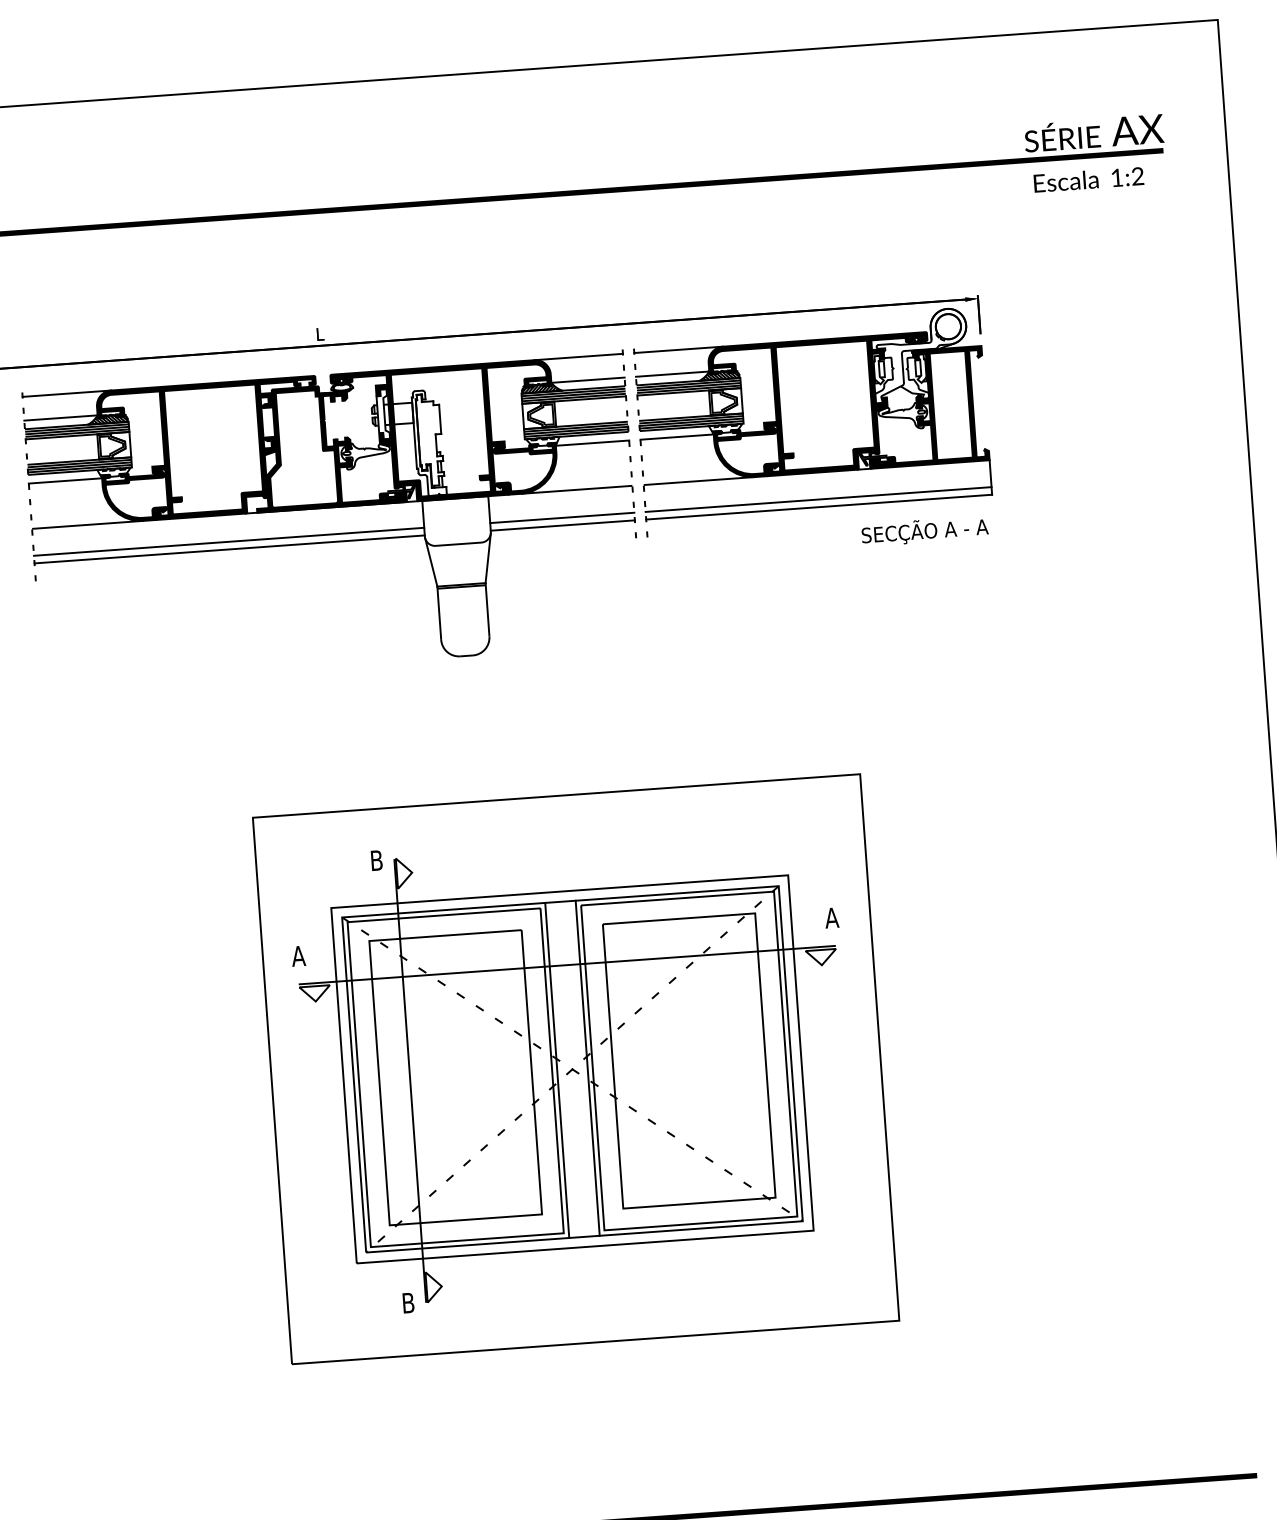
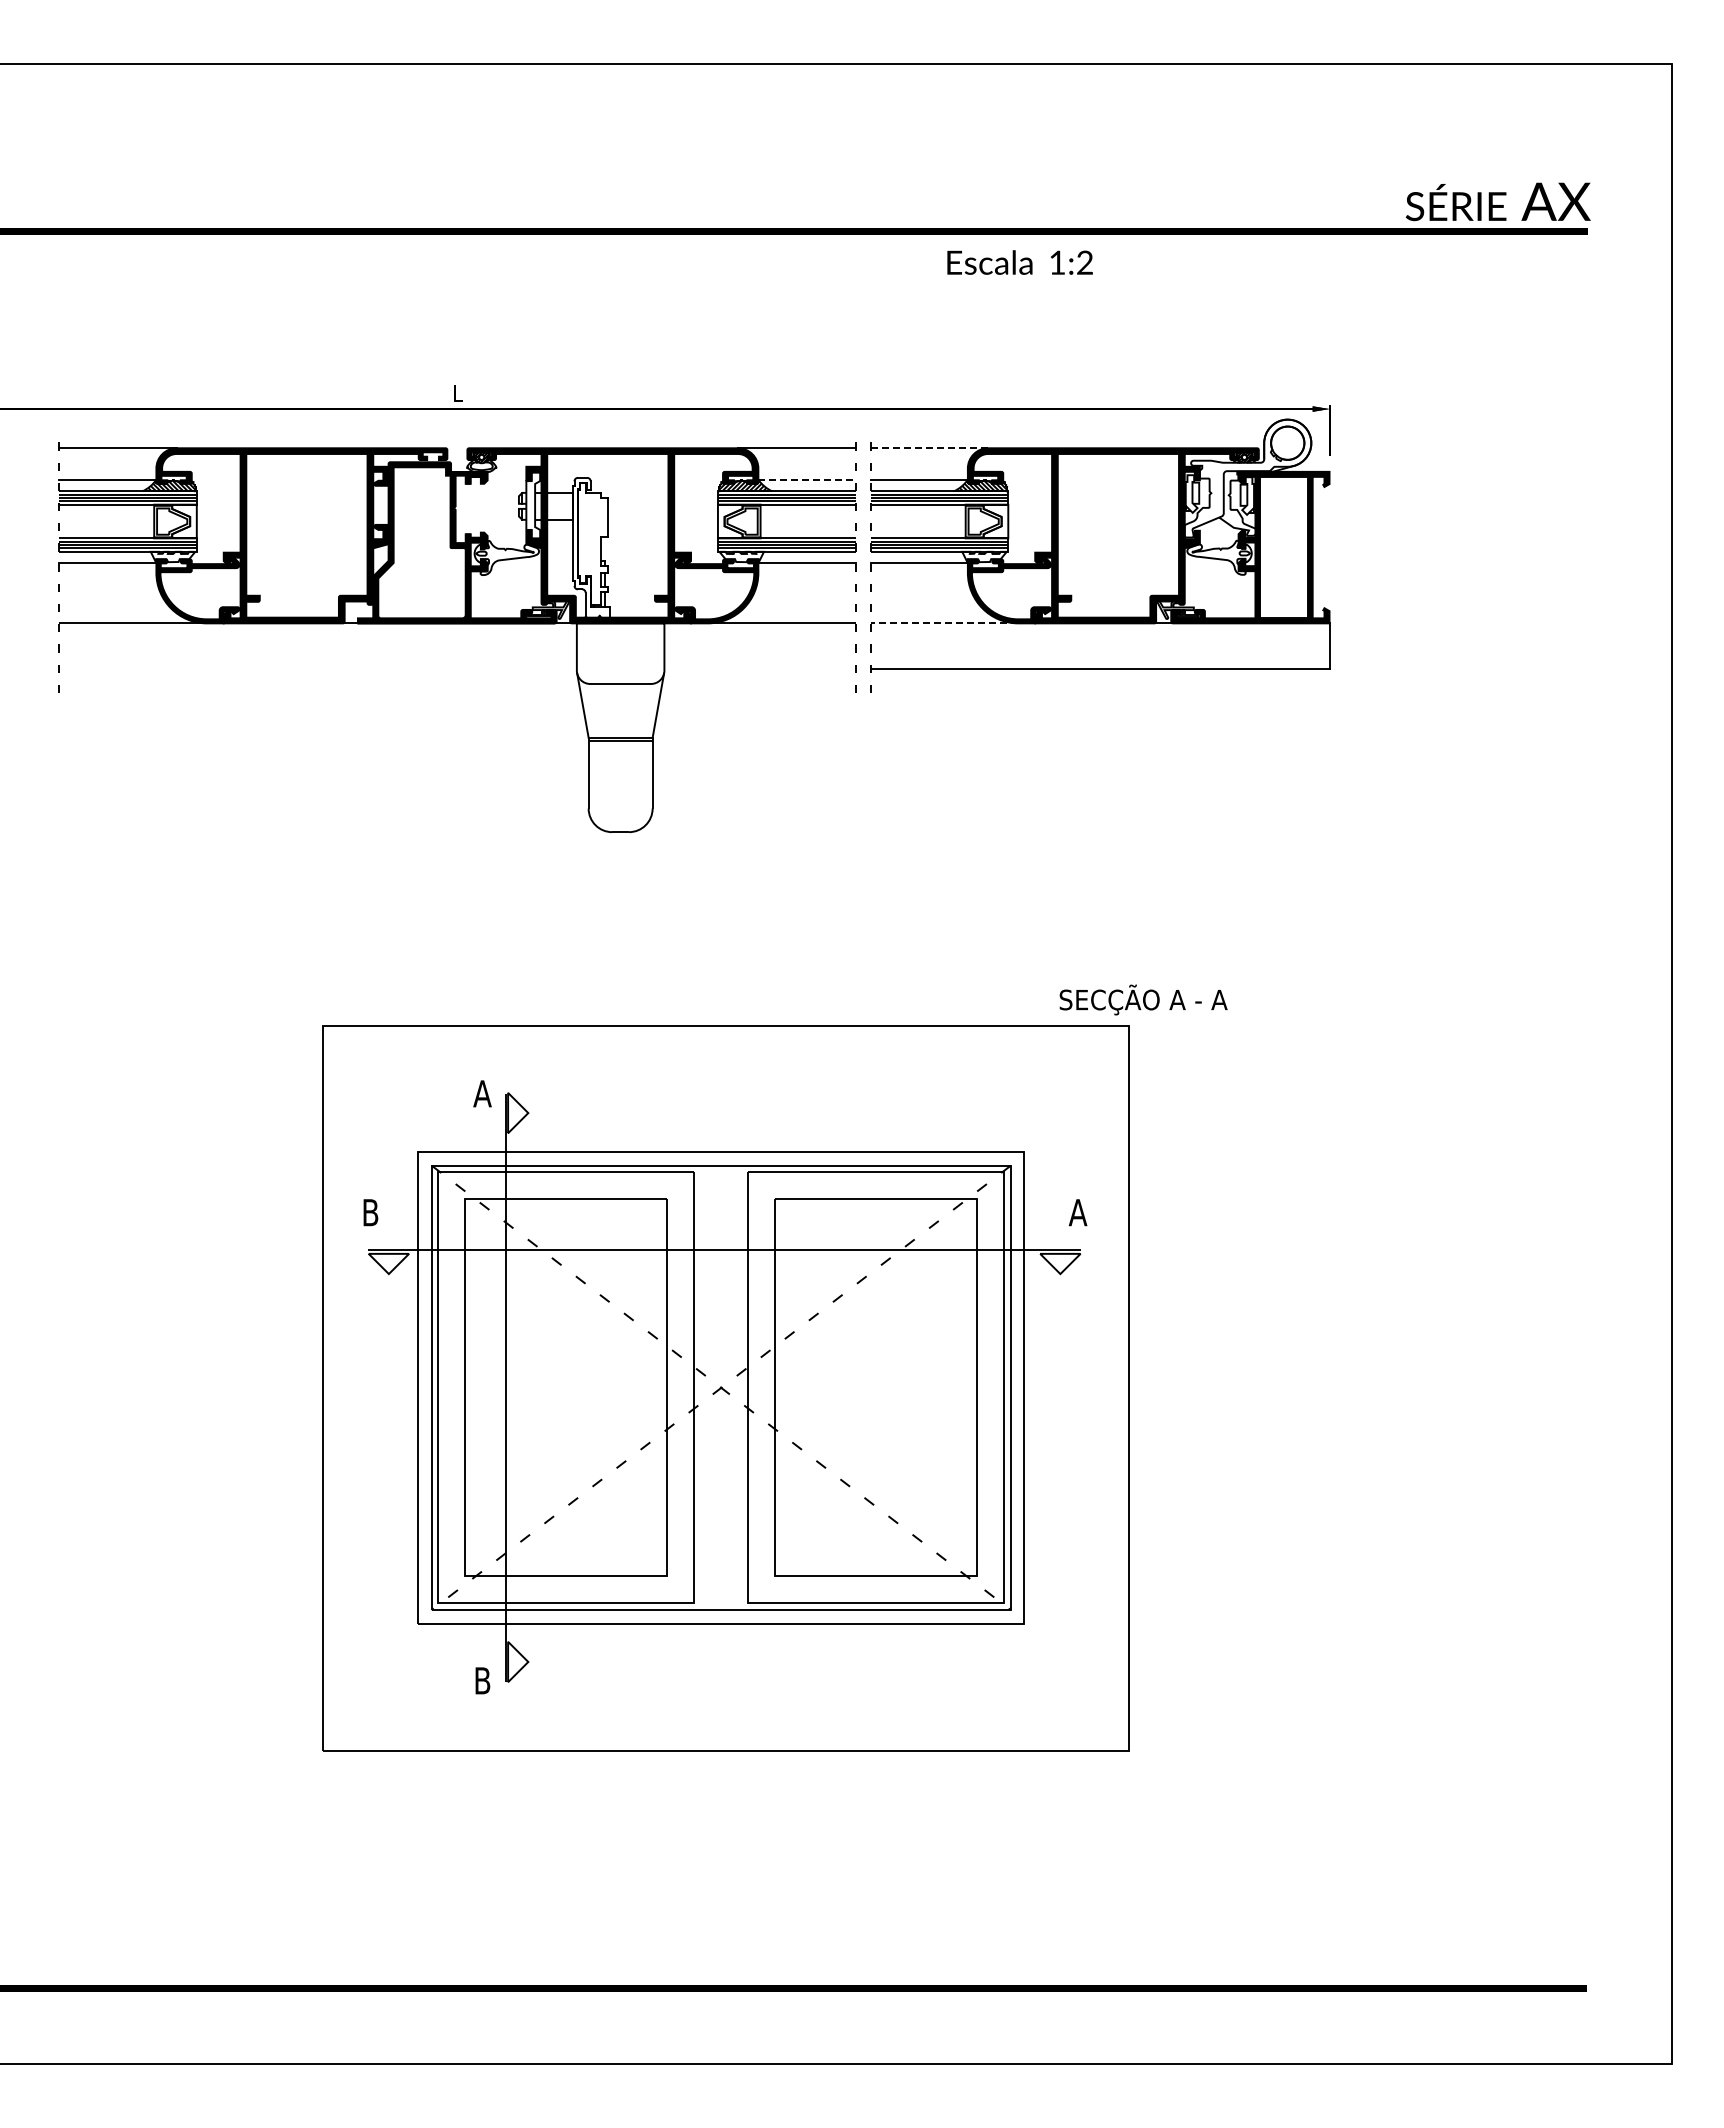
text: (1088, 179) -> (1019, 262), moved
line: (678, 350) -> (929, 448), solid -> dashed
line: (587, 380) -> (806, 479), solid -> dashed
line: (699, 481) -> (944, 623), solid -> dashed
line: (818, 499) -> (1099, 659), removed
line: (561, 518) -> (759, 659), removed
line: (562, 525) -> (759, 669), removed
text: (924, 530) -> (1143, 999), moved
line: (228, 542) -> (317, 659), removed
line: (229, 549) -> (317, 669), removed
text: (376, 860) -> (482, 1093), B -> A
text: (298, 956) -> (370, 1212), A -> B
line: (587, 1067) -> (741, 1387), removed
line: (557, 1070) -> (701, 1387), removed

